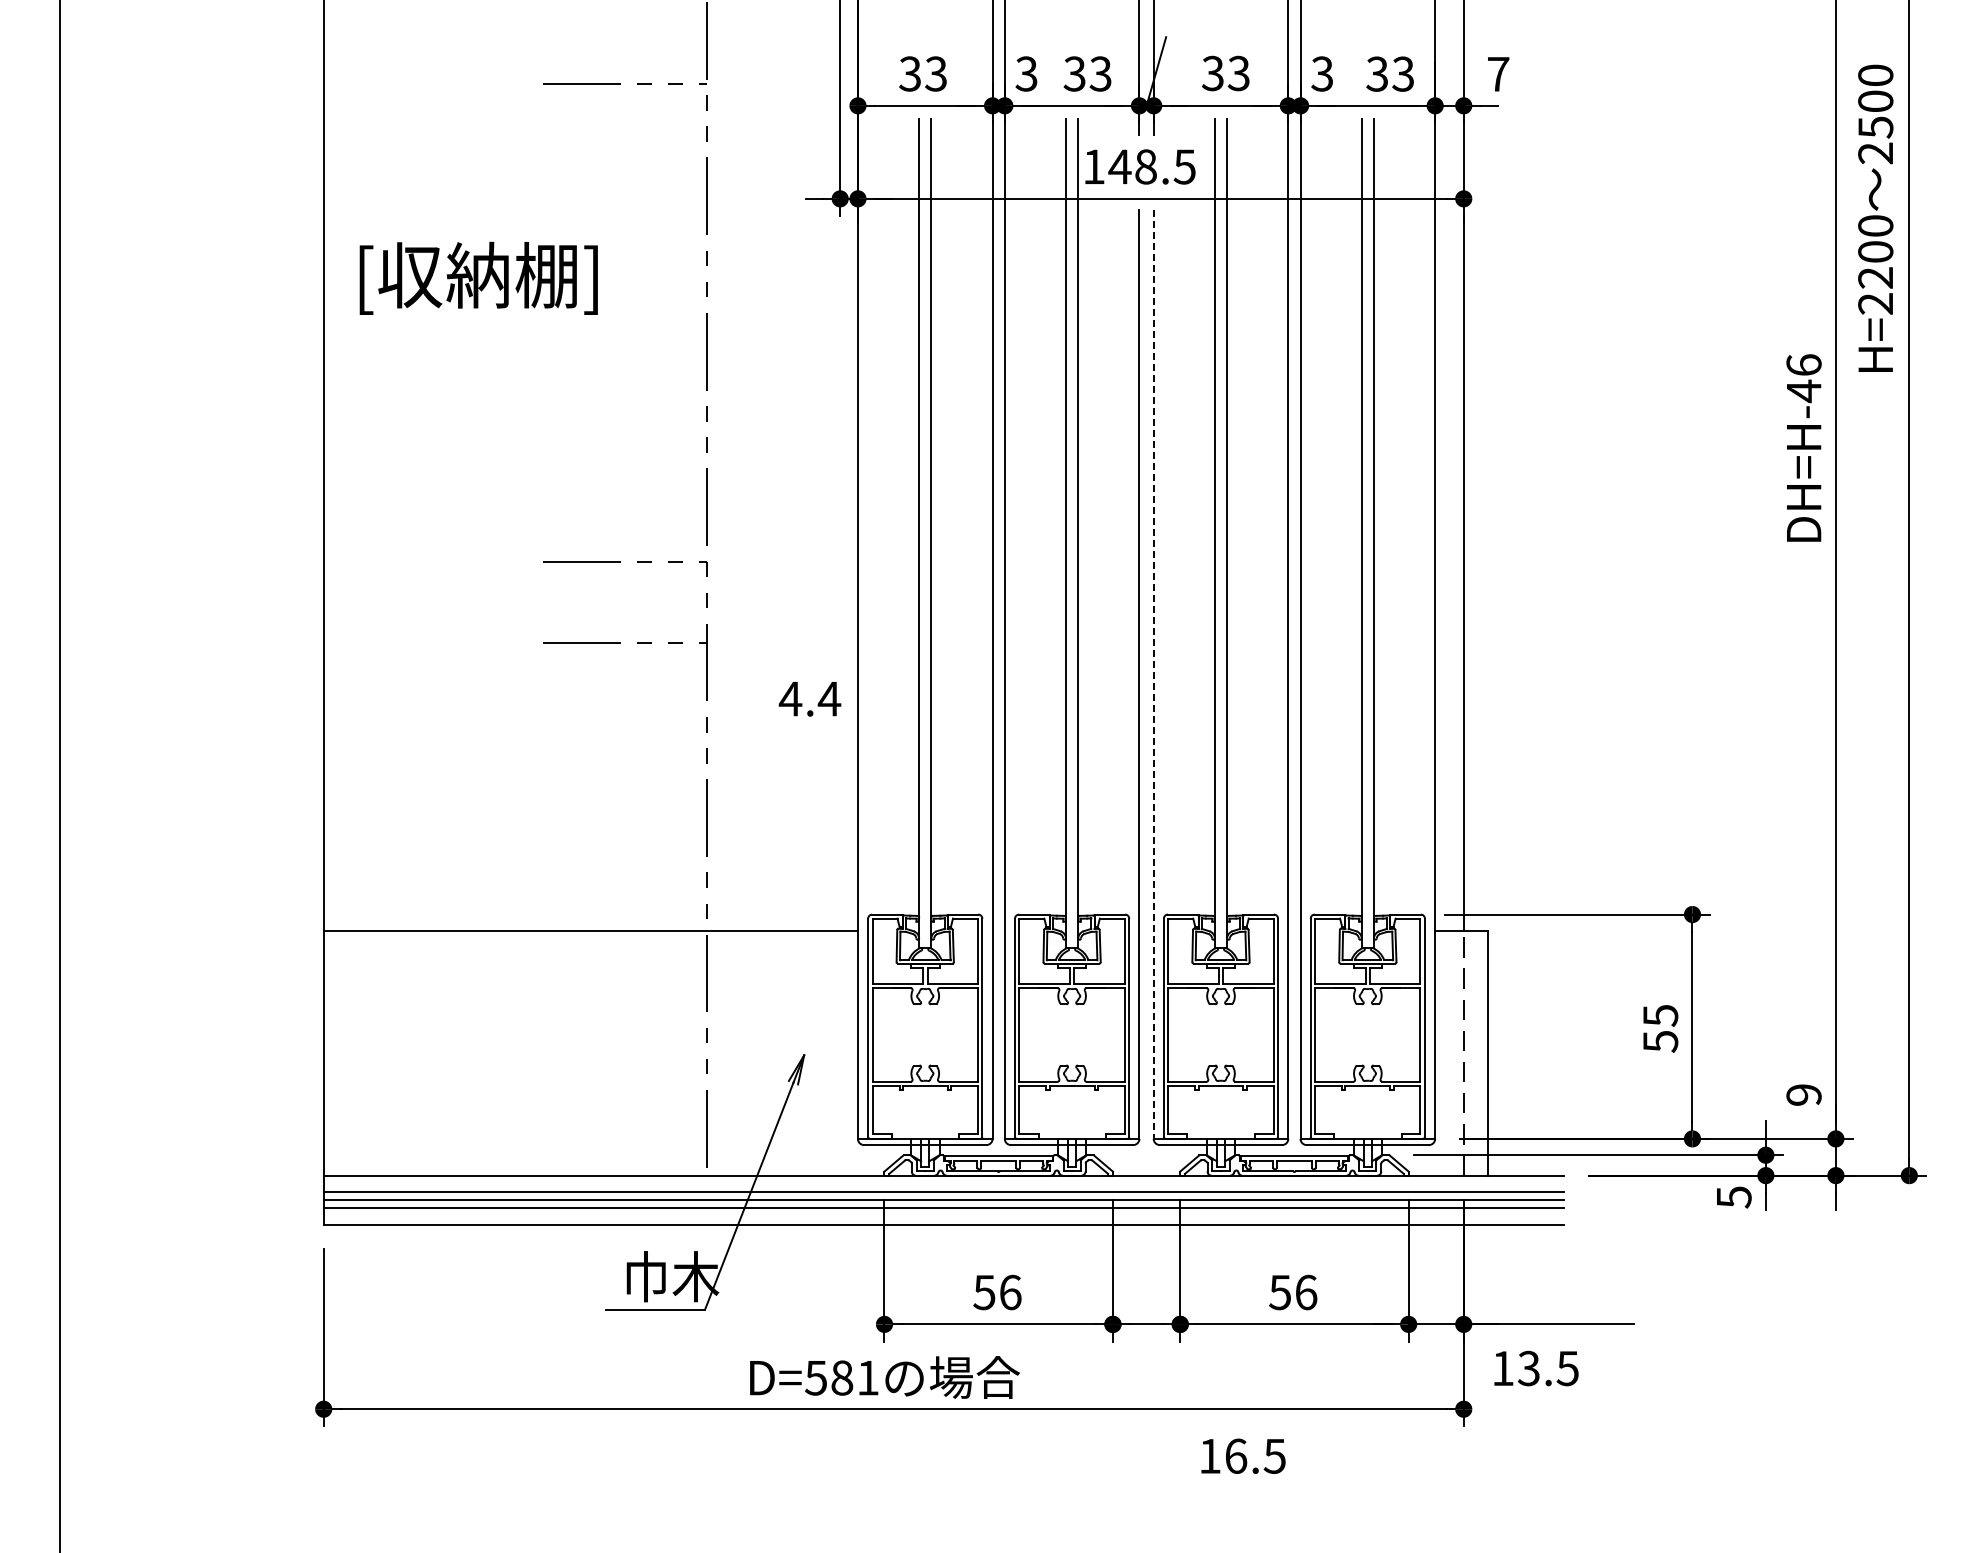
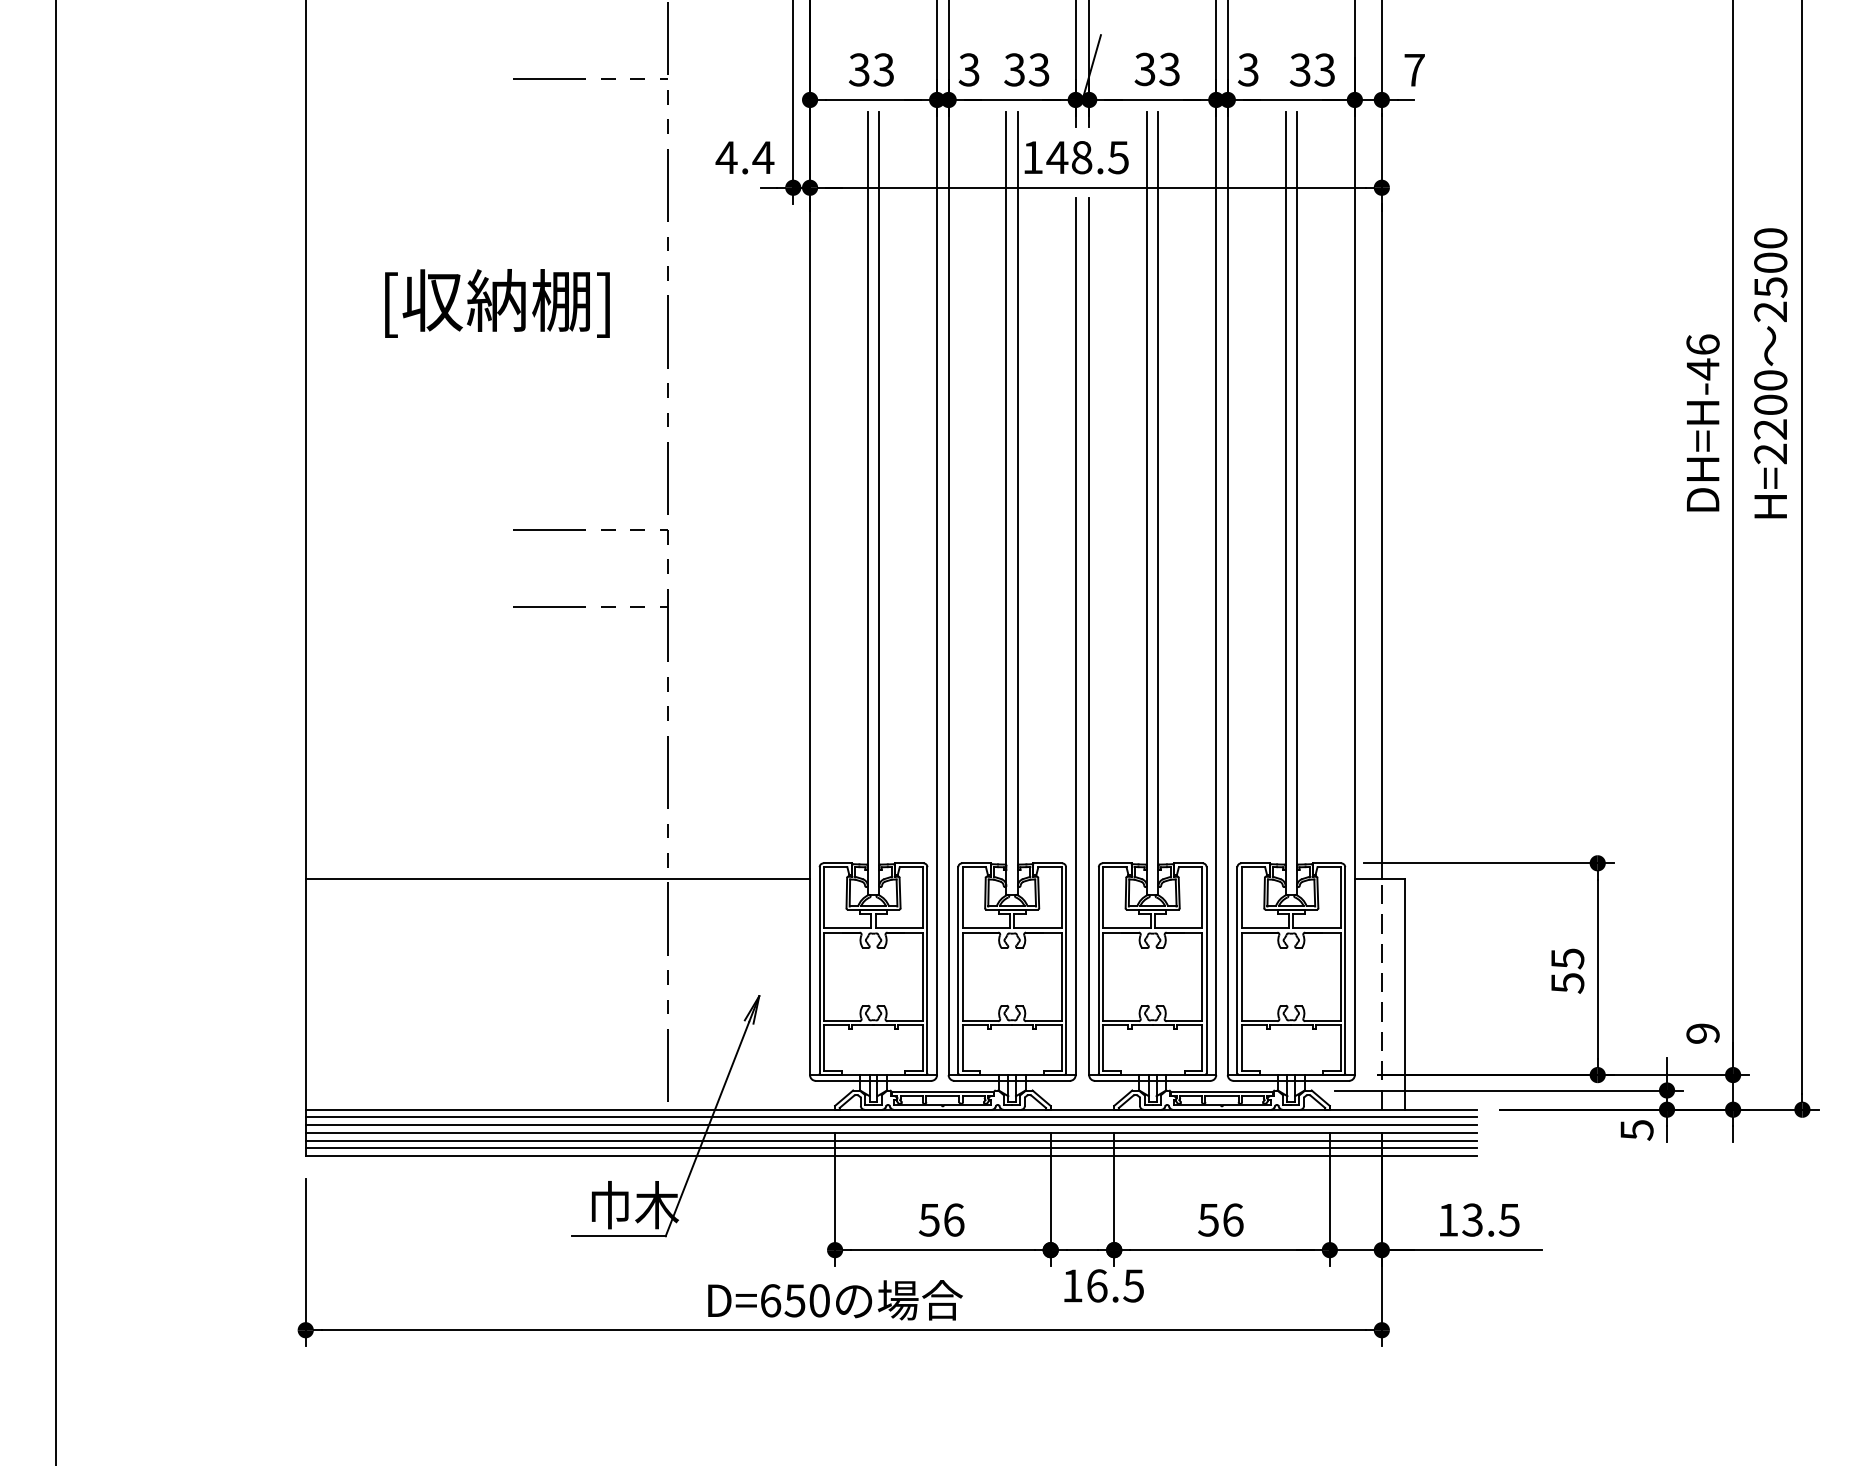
text: (1875, 217) -> (1770, 372), moved
text: (478, 277) -> (497, 302), moved
line: (1153, 675) -> (1088, 637), dashed -> solid
text: (809, 699) -> (744, 158), moved
line: (943, 1183) -> (890, 1117), added
line: (943, 1216) -> (890, 1148), added
text: (1536, 1368) -> (1479, 1220), moved
text: (841, 1377) -> (794, 1300), D=581 -> D=650
text: (1243, 1455) -> (1104, 1285), moved

